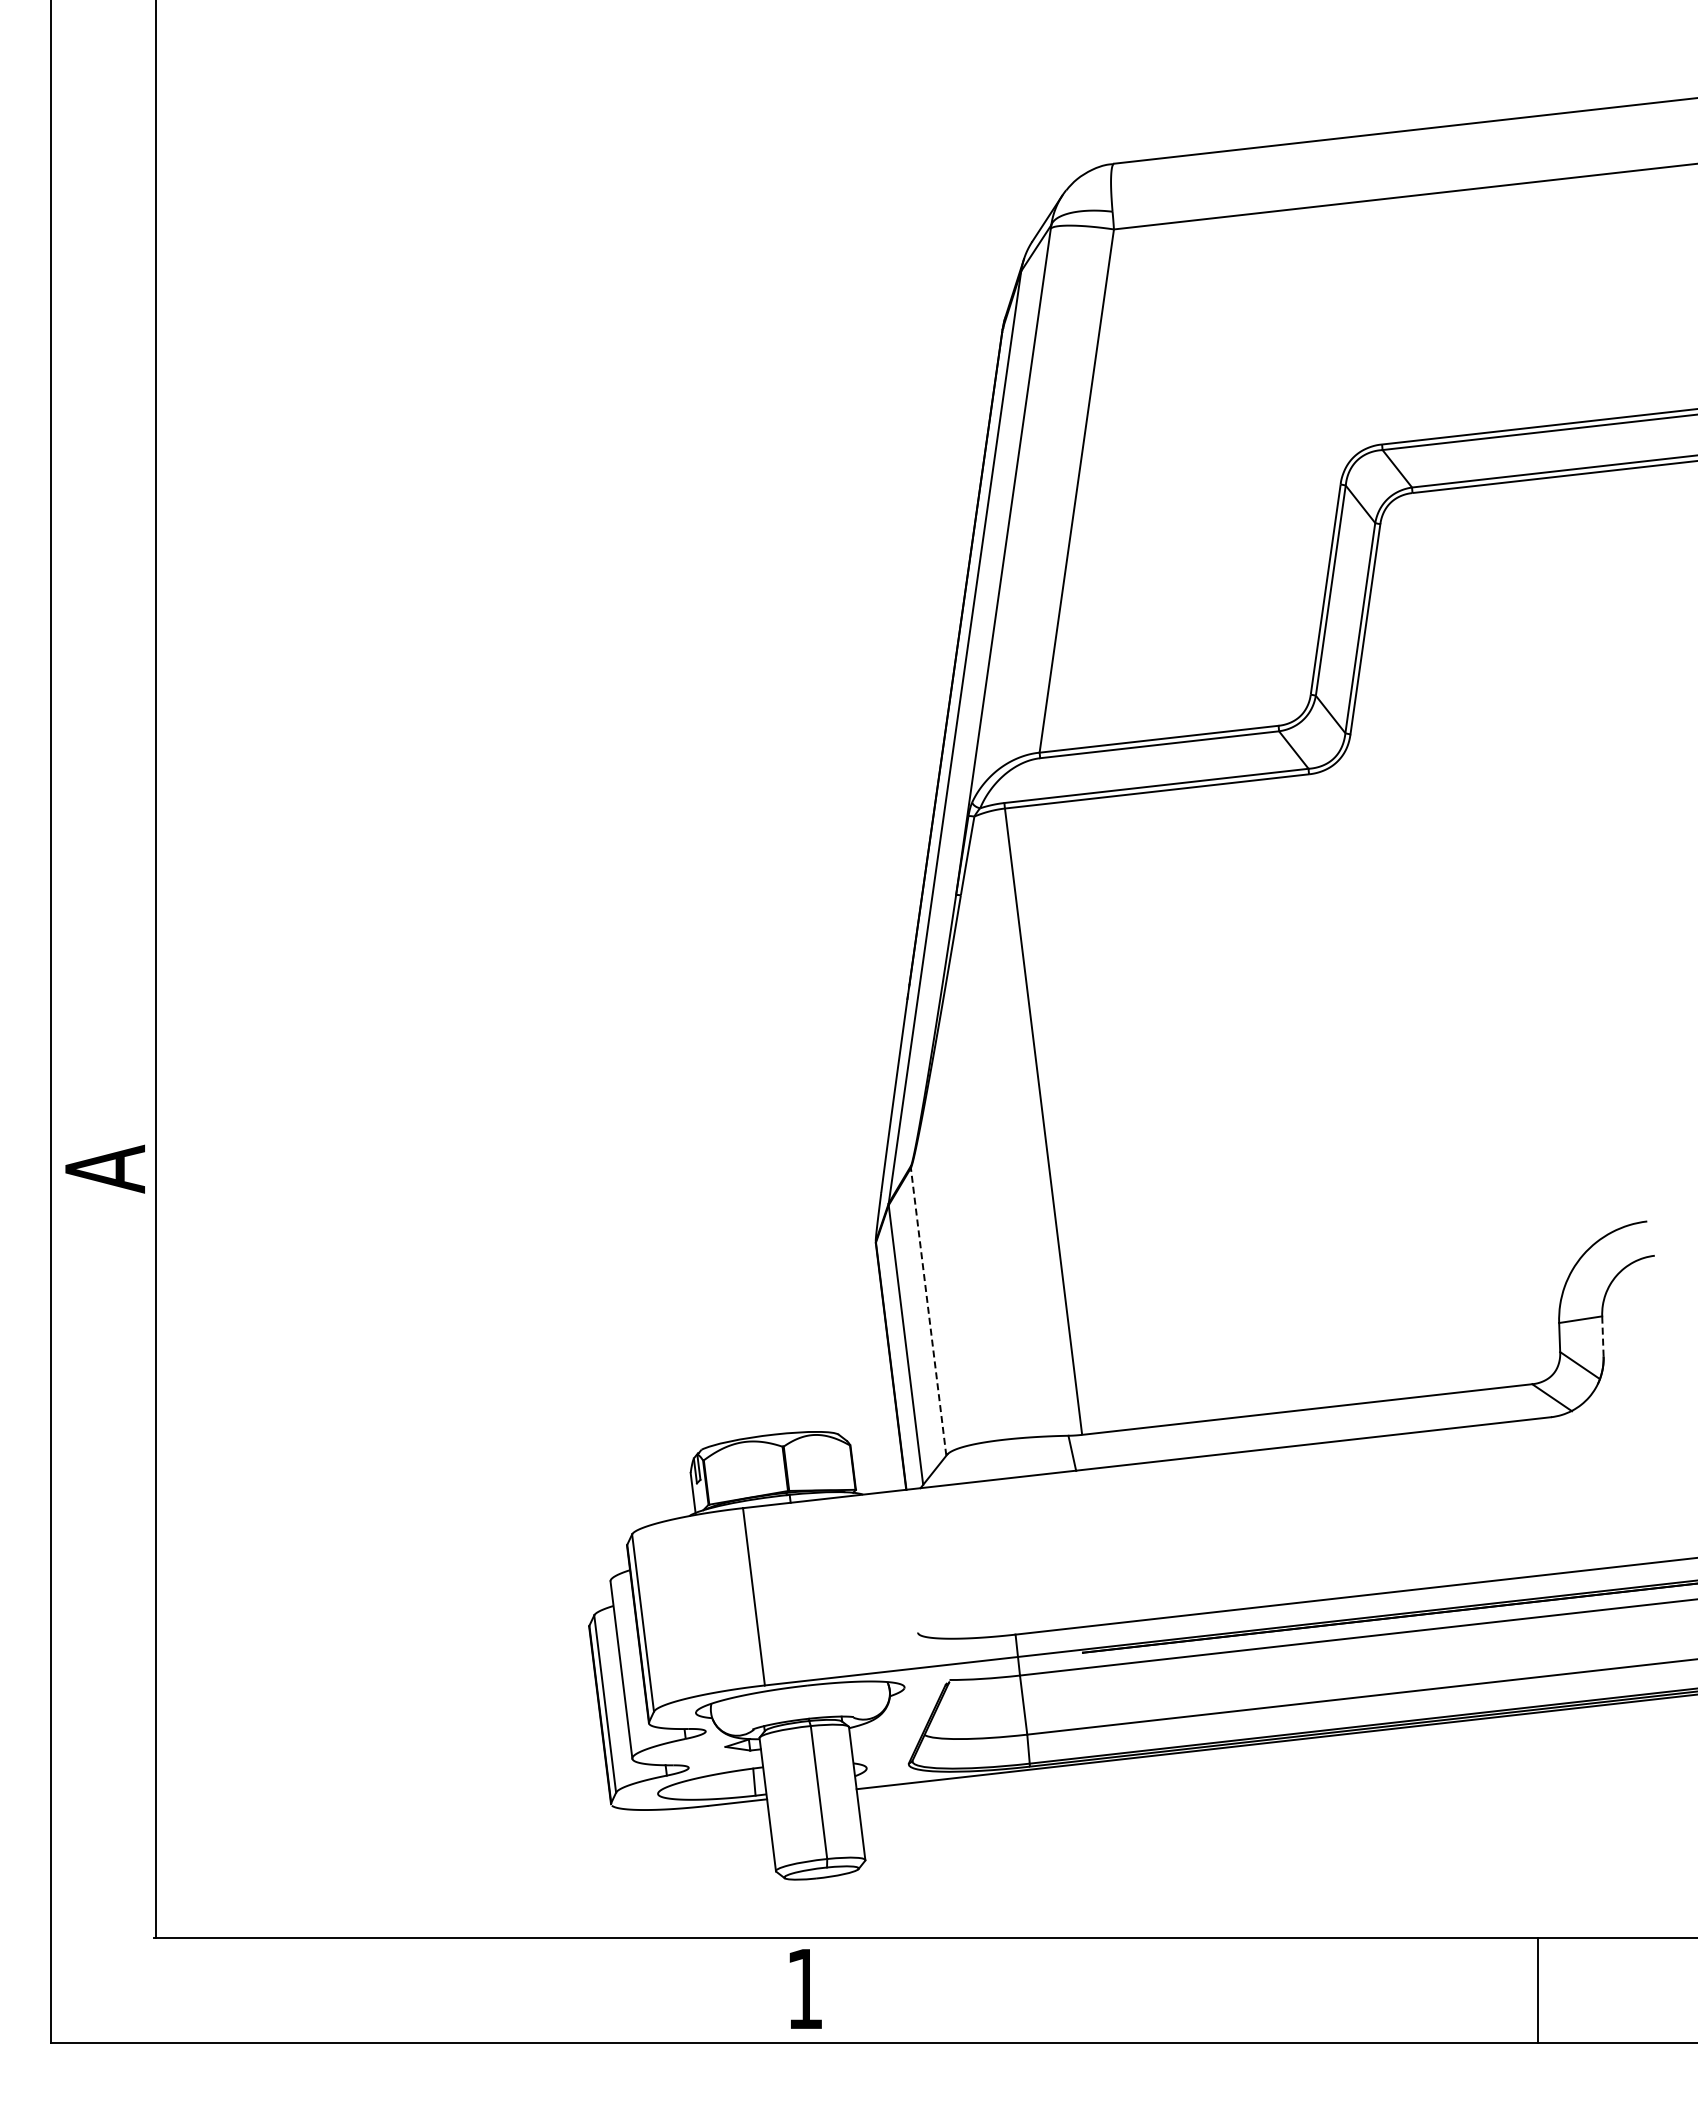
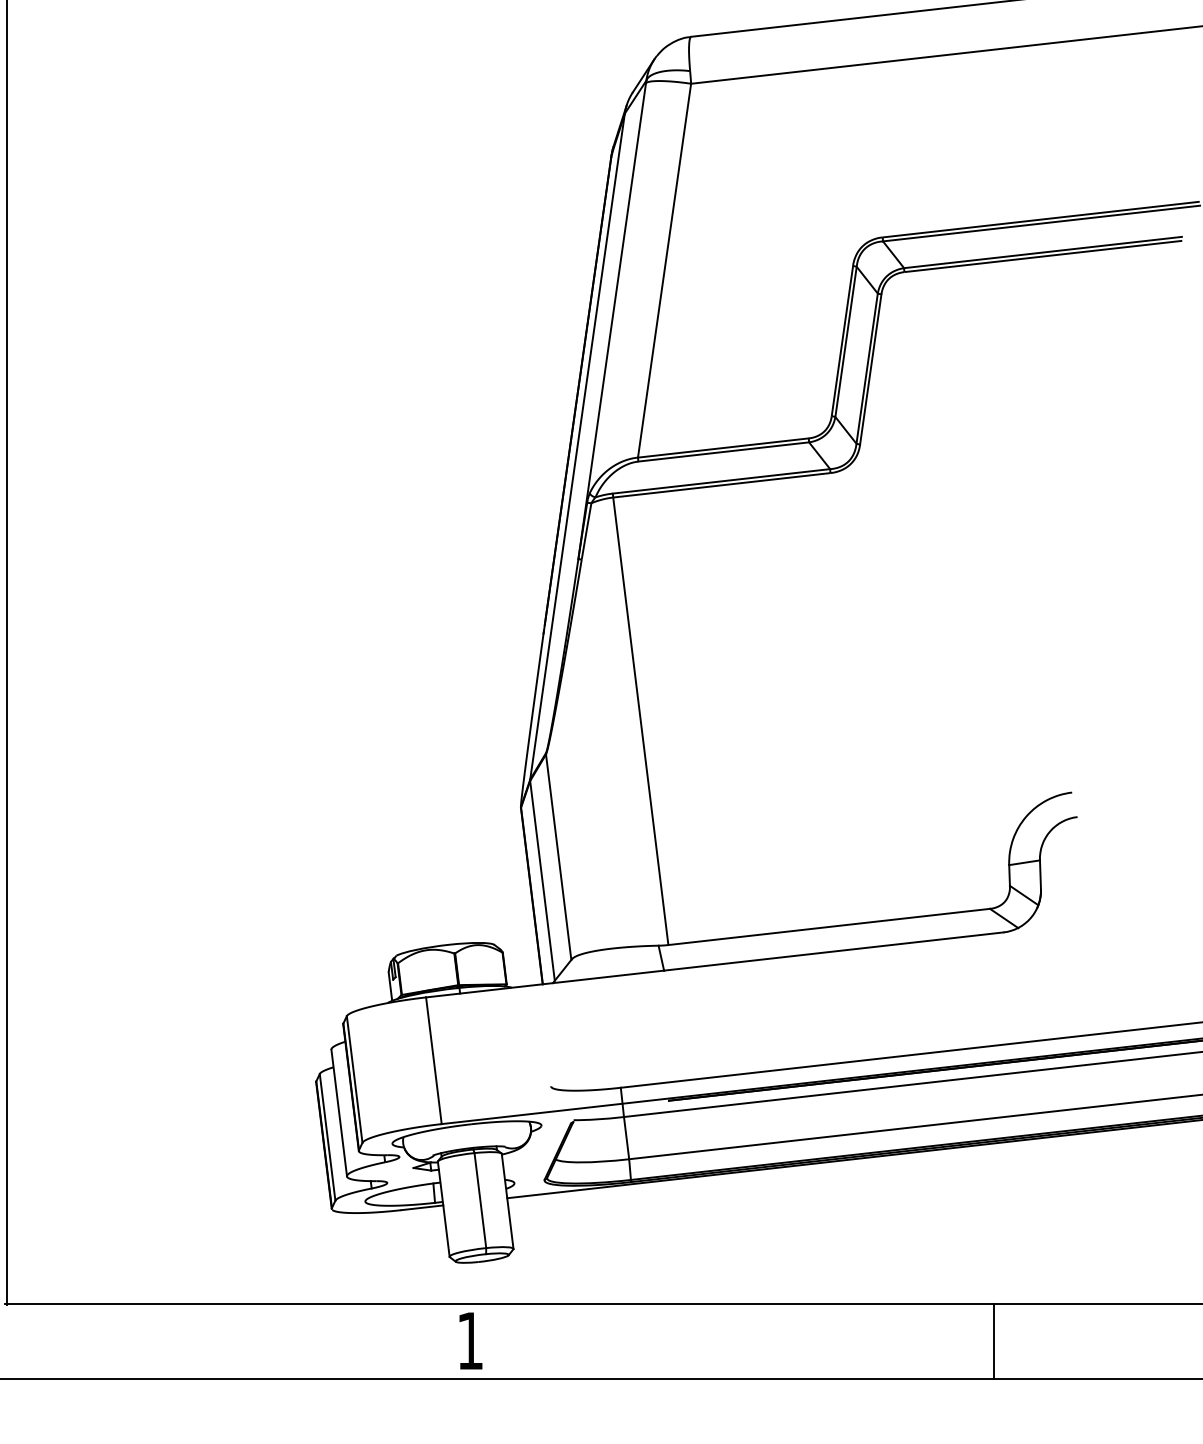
line: (928, 1311) -> (558, 856), dashed -> solid
line: (1602, 1336) -> (1040, 874), dashed -> solid

